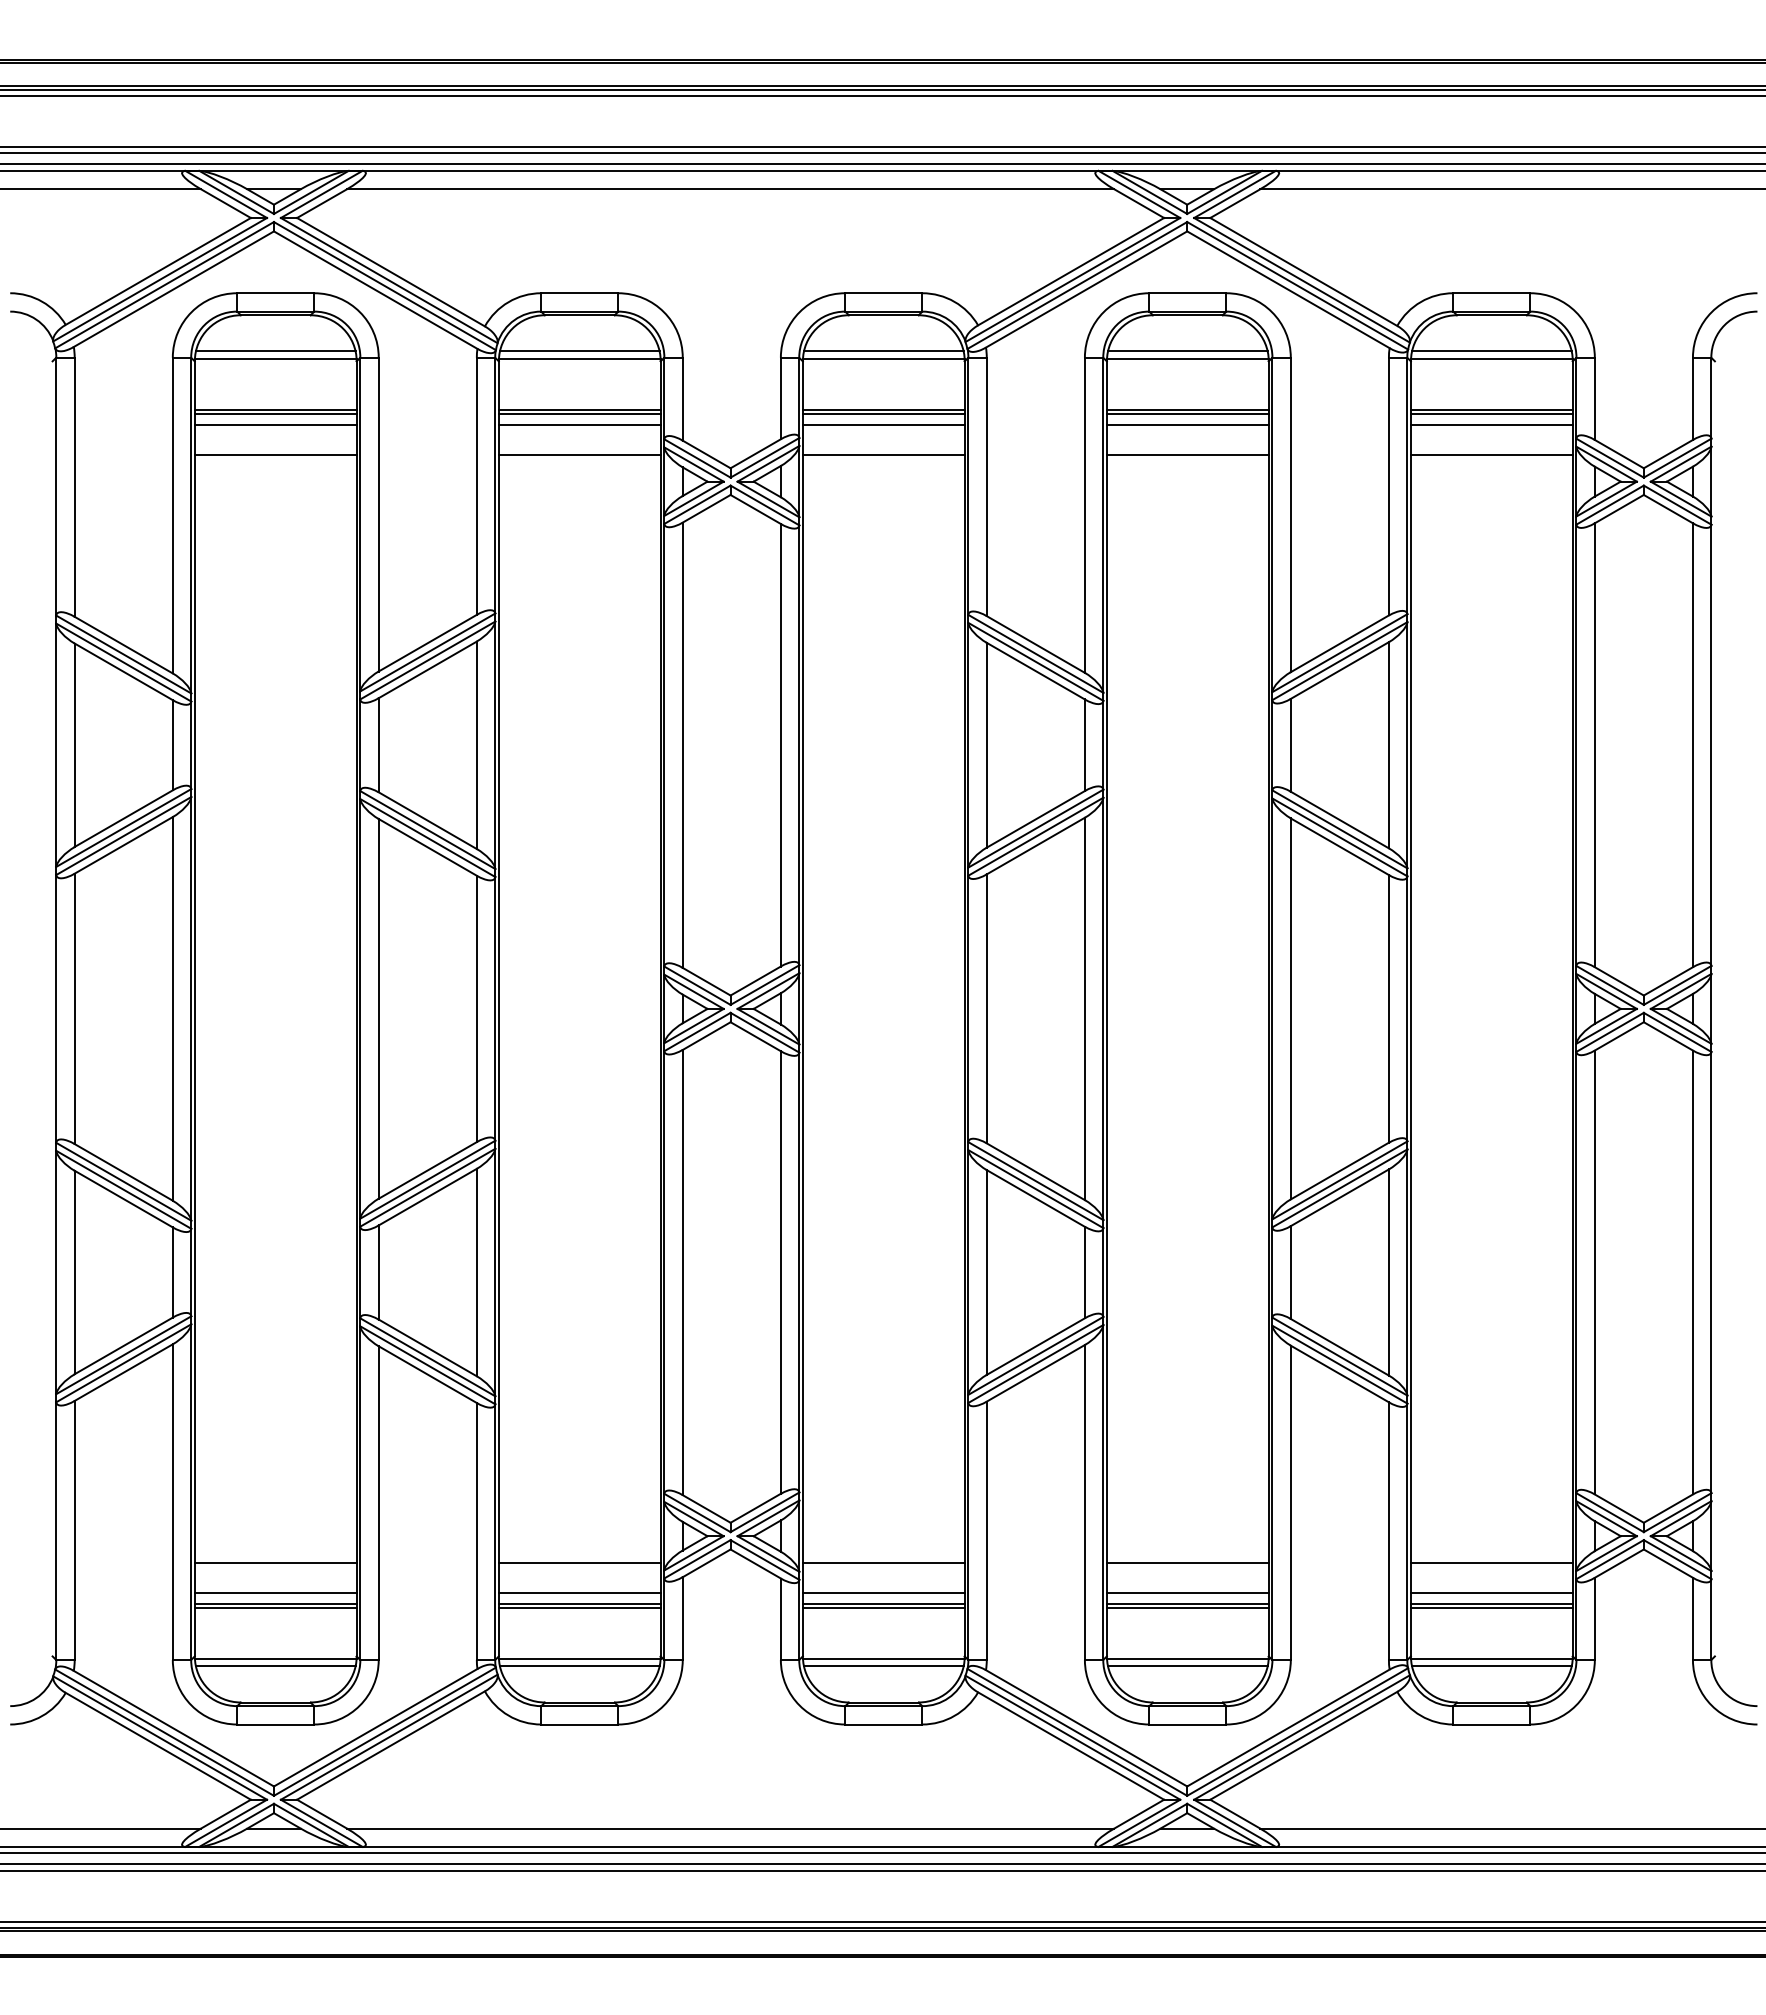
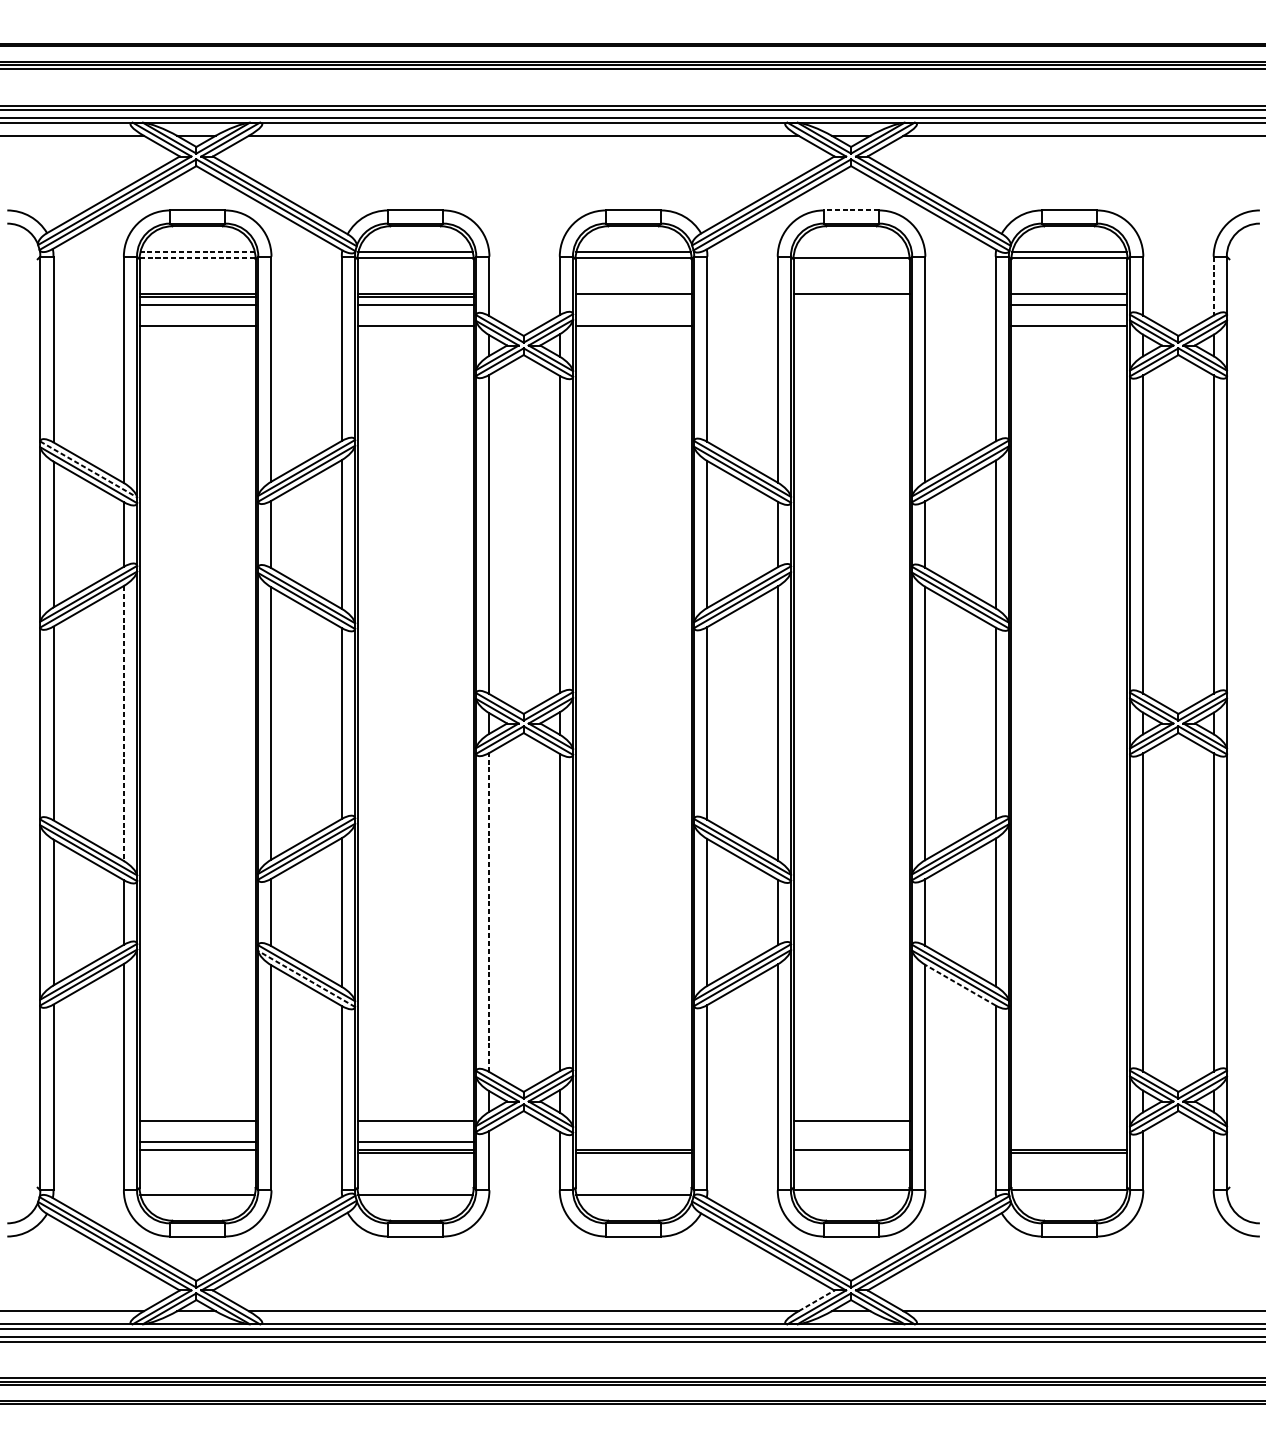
line: (1187, 293) -> (851, 210), solid -> dashed
line: (275, 351) -> (197, 252), solid -> dashed
line: (1187, 351) -> (851, 252), removed
line: (275, 358) -> (197, 257), solid -> dashed
line: (1692, 399) -> (1213, 286), solid -> dashed
line: (883, 413) -> (633, 296), removed
line: (1187, 413) -> (851, 296), removed
line: (1491, 413) -> (1069, 296), removed
line: (883, 425) -> (633, 305), removed
line: (1187, 425) -> (851, 305), removed
line: (1187, 454) -> (851, 326), removed
line: (123, 654) -> (88, 469), solid -> dashed
line: (172, 1008) -> (123, 723), solid -> dashed
line: (682, 1272) -> (489, 912), solid -> dashed
line: (427, 1365) -> (306, 979), solid -> dashed
line: (1339, 1374) -> (960, 985), solid -> dashed
line: (883, 1563) -> (633, 1121), removed
line: (1491, 1563) -> (1069, 1121), removed
line: (883, 1592) -> (633, 1141), removed
line: (1187, 1592) -> (851, 1141), removed
line: (1491, 1592) -> (1069, 1141), removed
line: (275, 1607) -> (197, 1152), removed
line: (1187, 1607) -> (851, 1152), removed
line: (275, 1658) -> (197, 1189), removed
line: (579, 1658) -> (415, 1189), removed
line: (883, 1658) -> (633, 1189), removed
line: (1187, 1666) -> (851, 1194), removed
line: (1491, 1666) -> (1069, 1194), removed
line: (1139, 1814) -> (816, 1301), solid -> dashed

